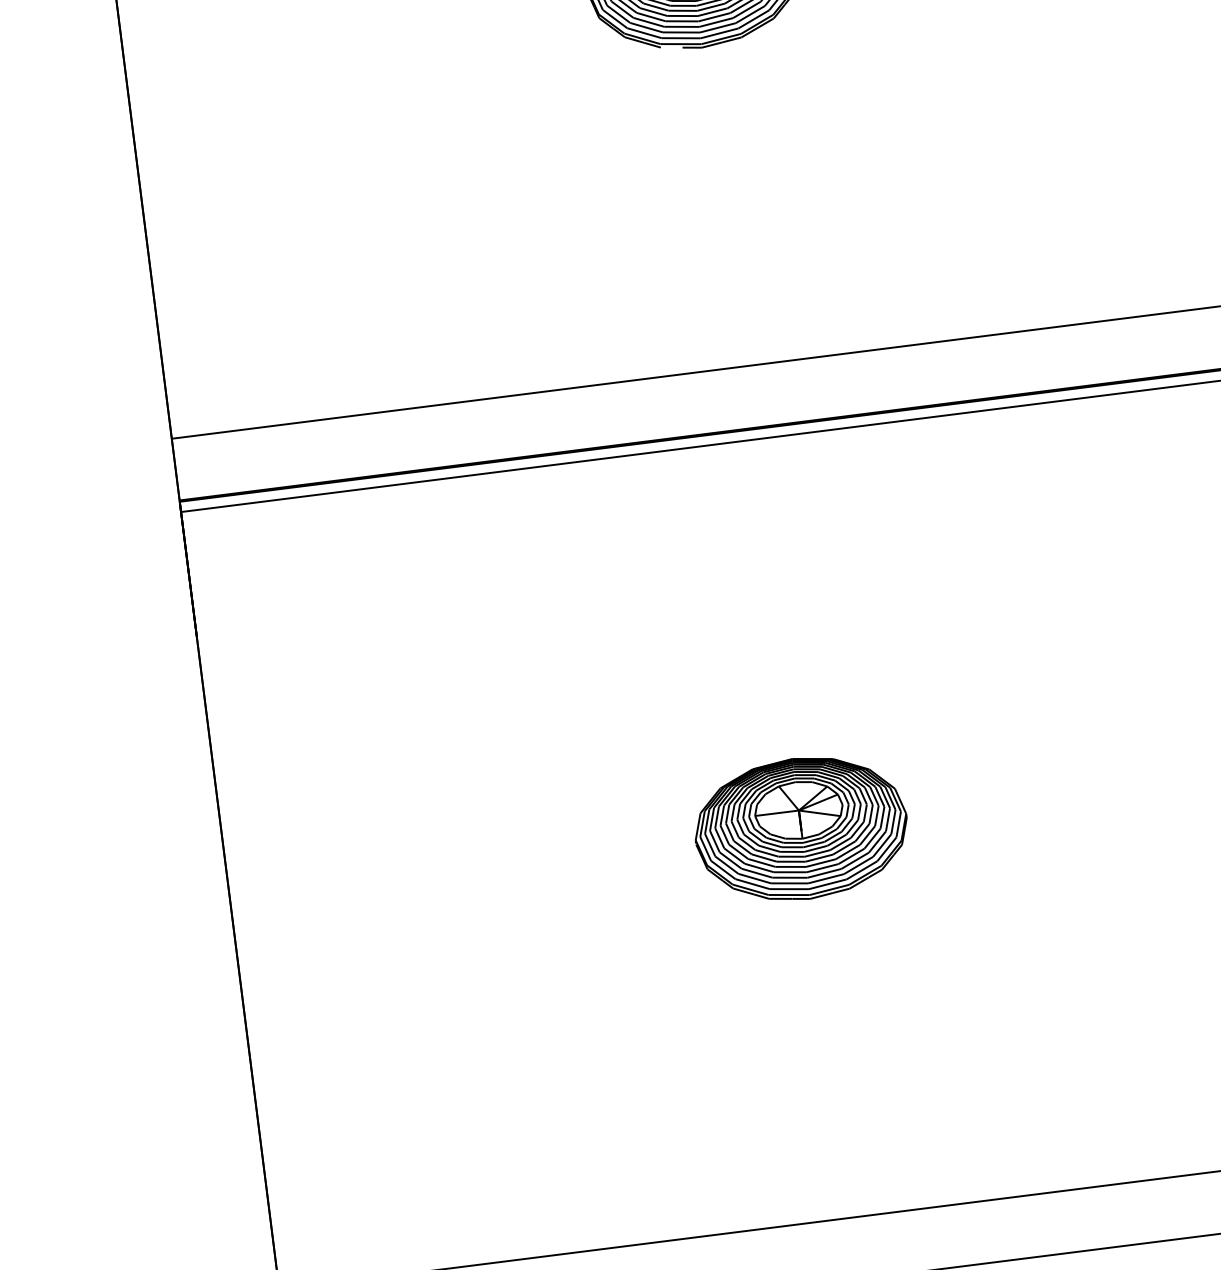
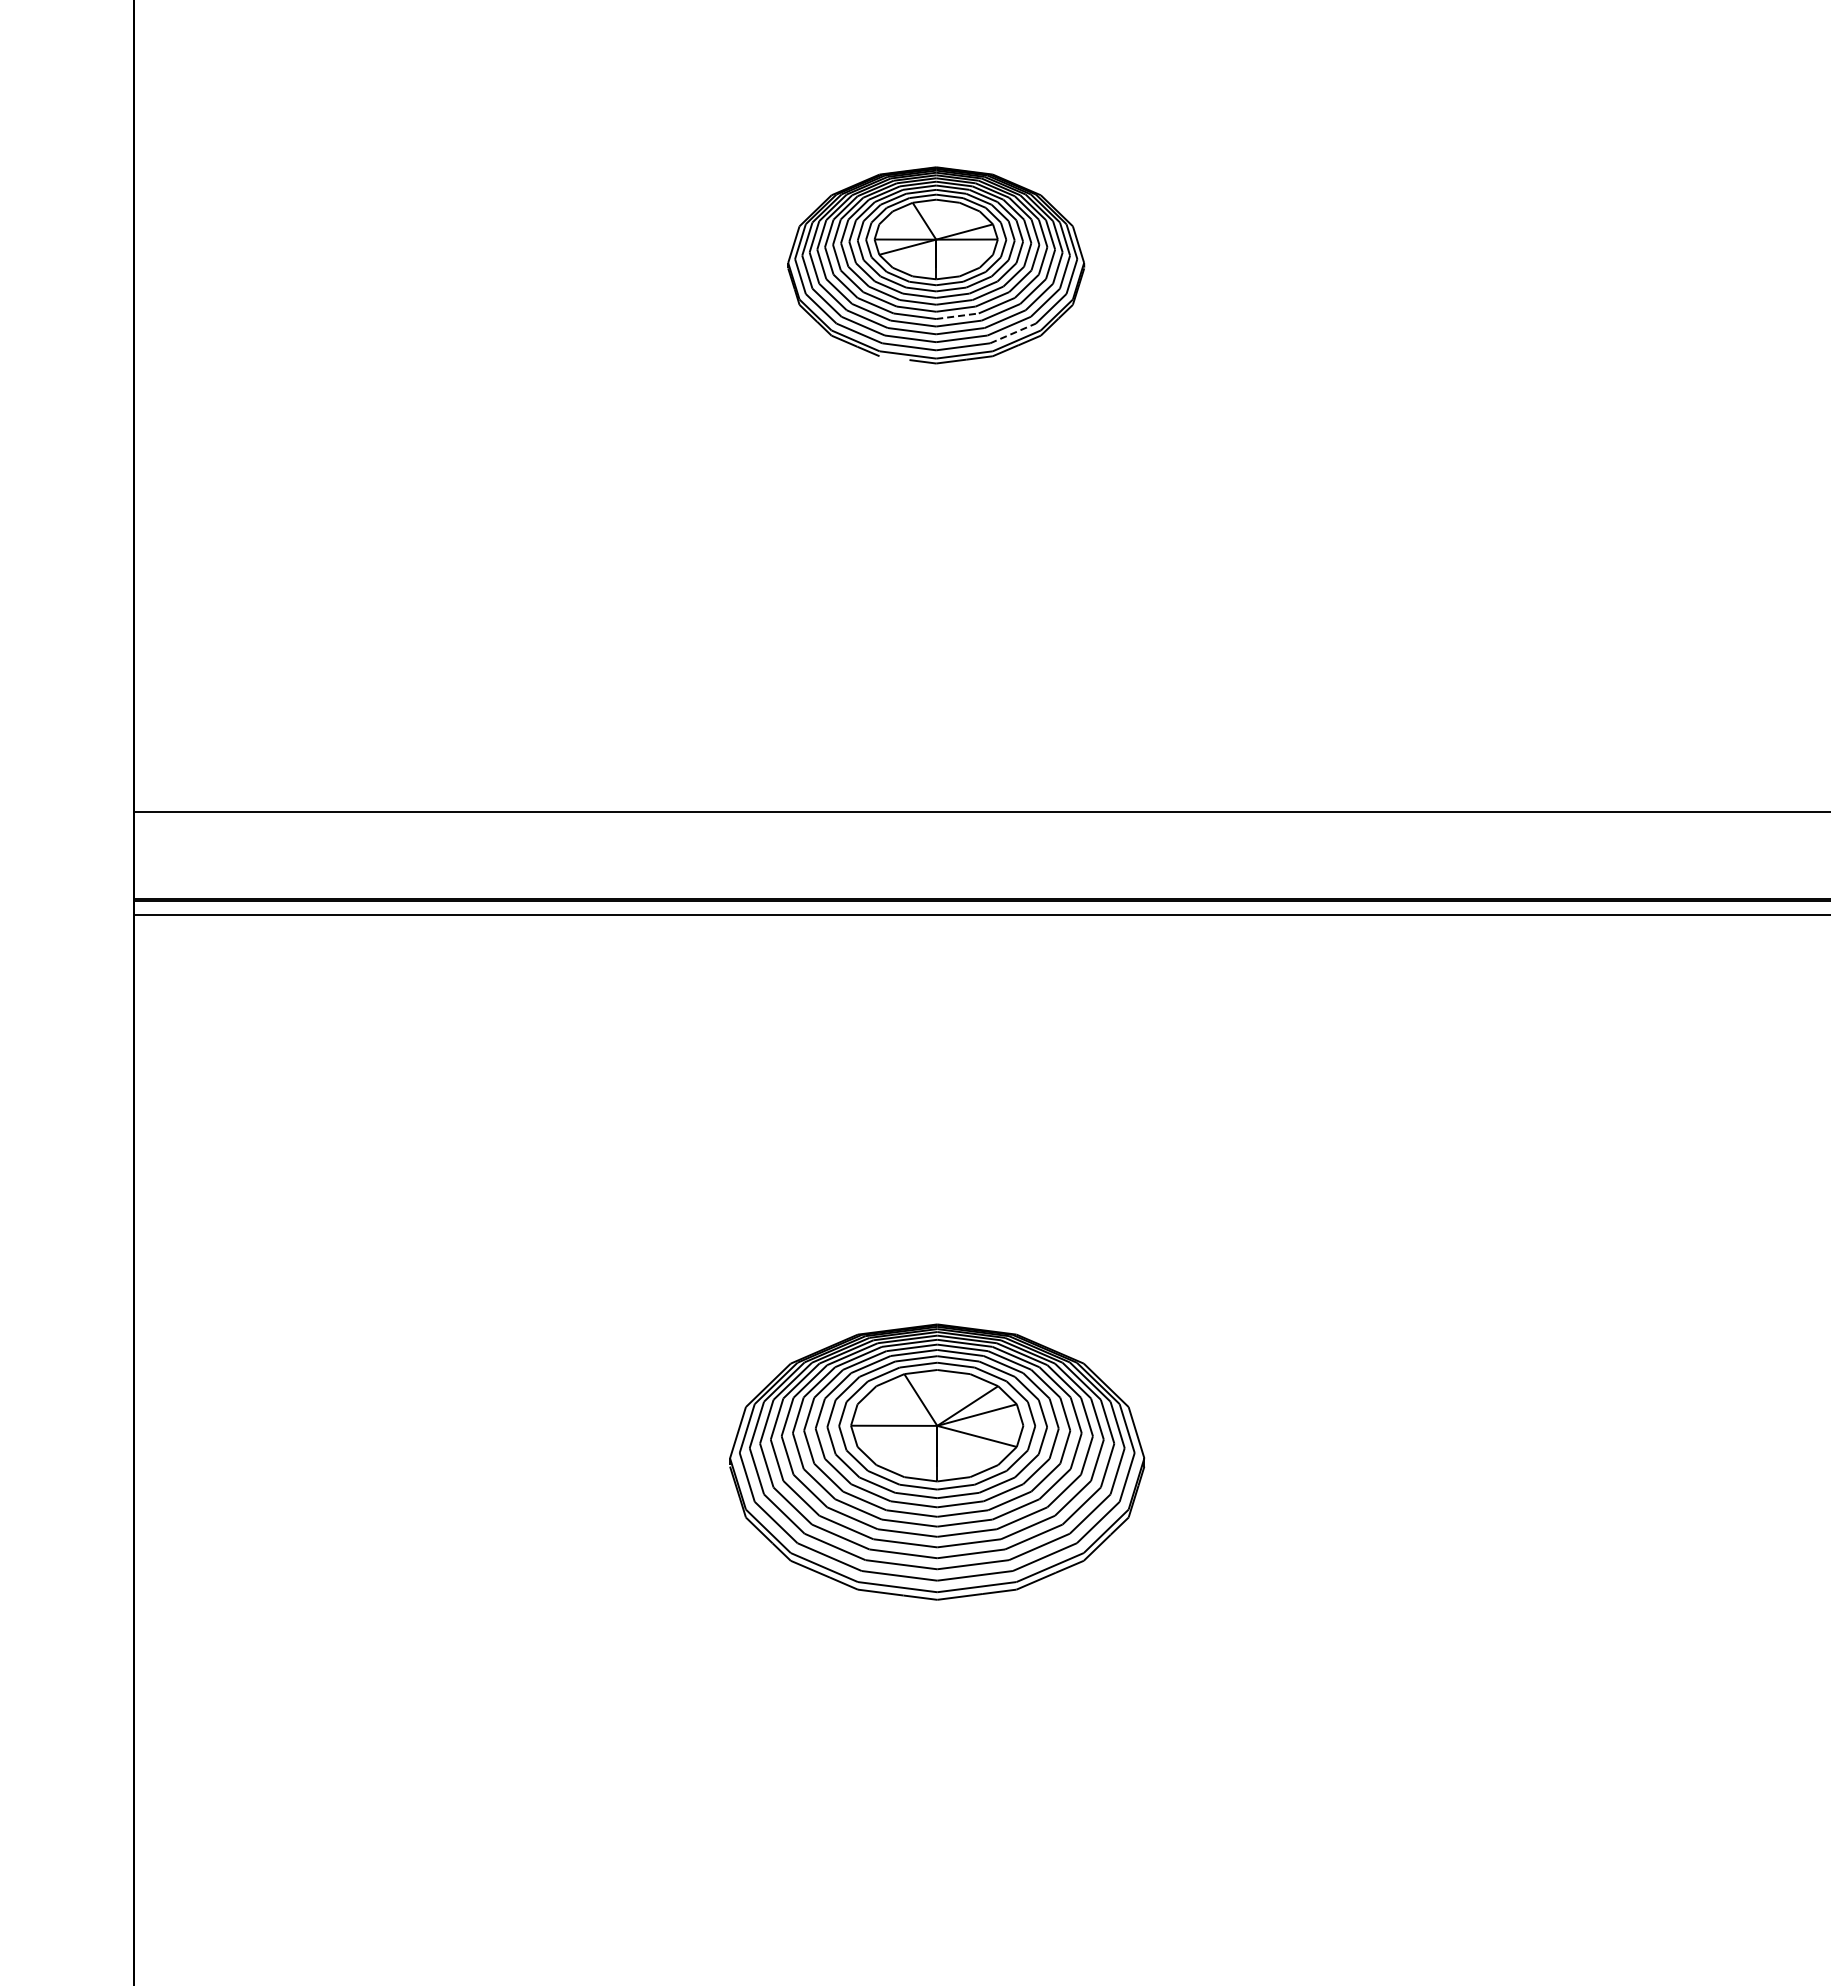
line: (712, 12) -> (957, 316), solid -> dashed
line: (754, 19) -> (1013, 333), solid -> dashed
part: (800, 828) -> (936, 1461), size x1.4

